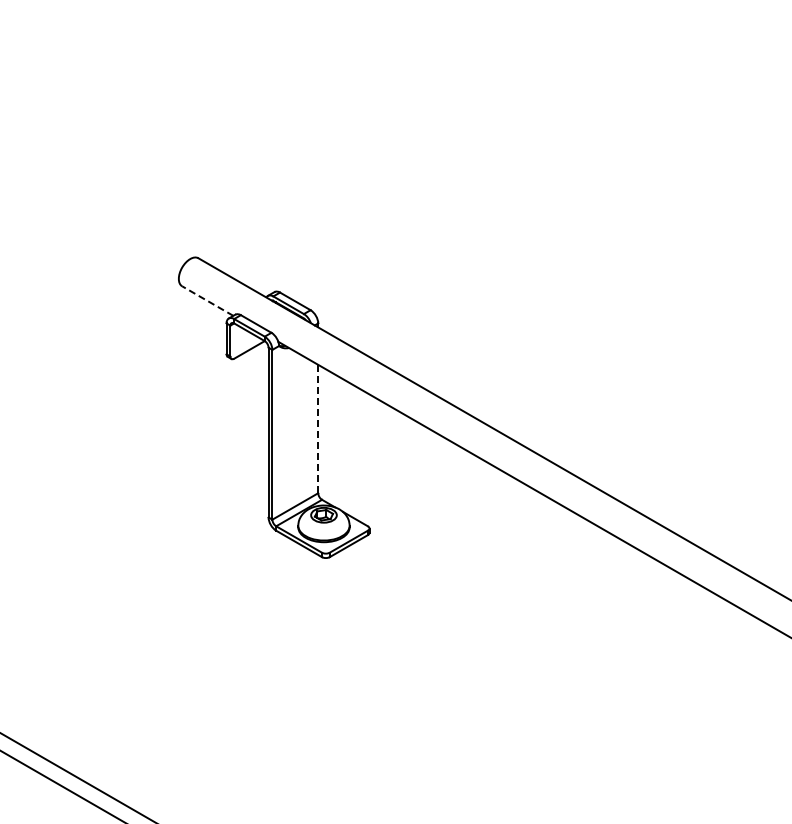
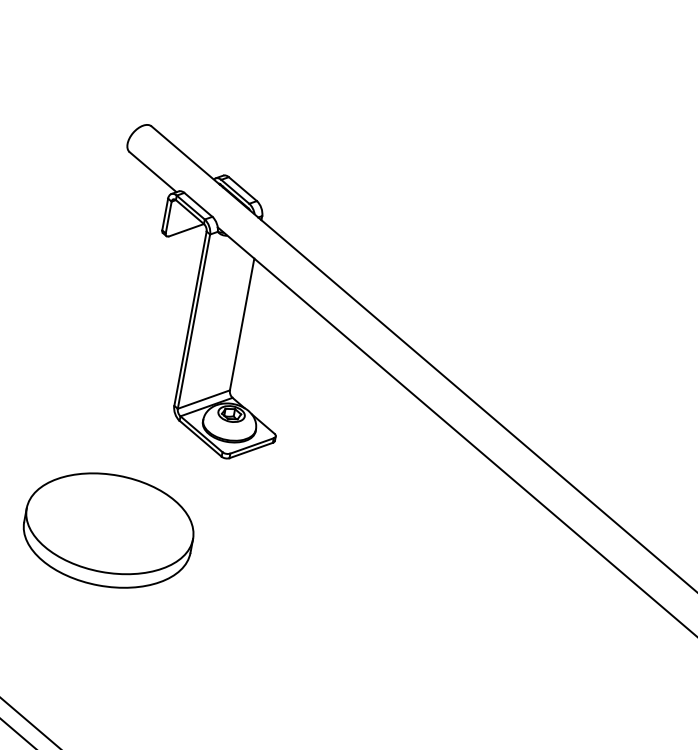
line: (207, 301) -> (152, 172), dashed -> solid
line: (318, 429) -> (242, 325), dashed -> solid
part: (228, 646) -> (108, 530), added

